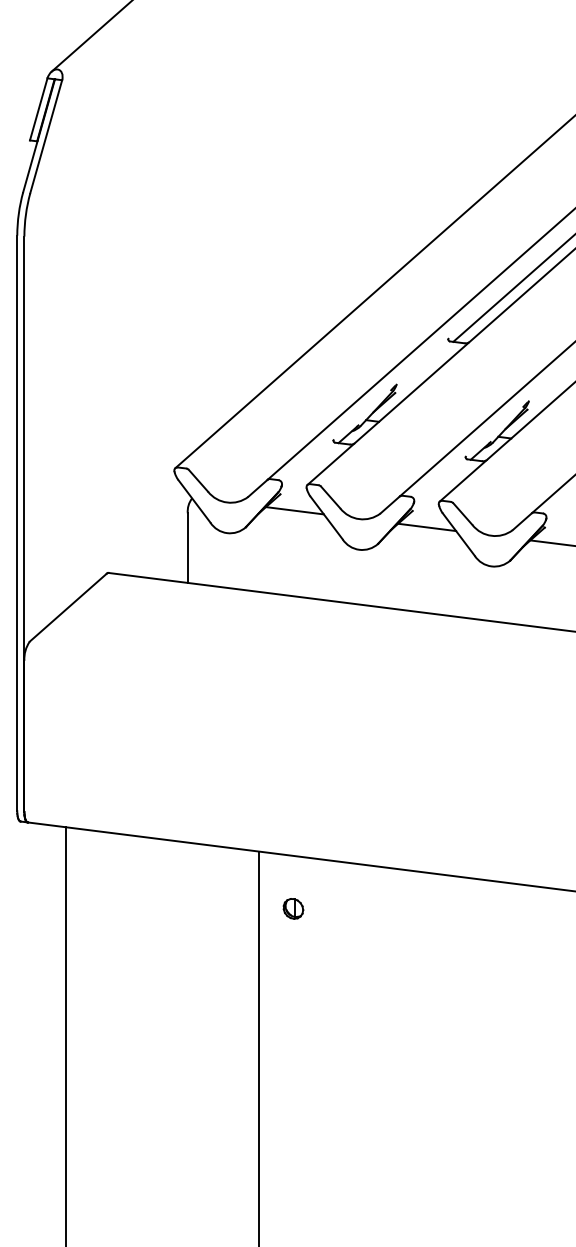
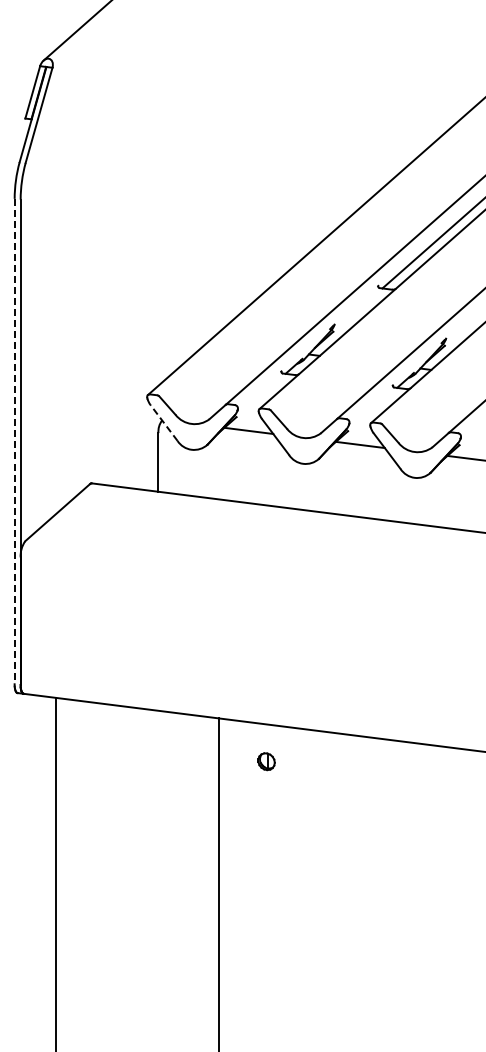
line: (193, 500) -> (163, 422), solid -> dashed
line: (17, 523) -> (14, 441), solid -> dashed
part: (293, 908) -> (266, 761), moved

